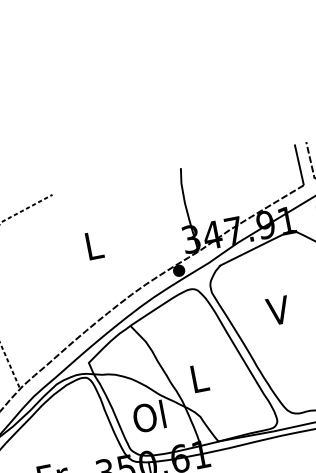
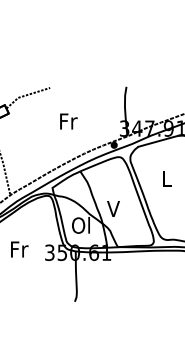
text: (94, 245) -> (68, 121), L -> Fr
text: (278, 311) -> (166, 179), V -> L
text: (198, 377) -> (113, 208), L -> V

